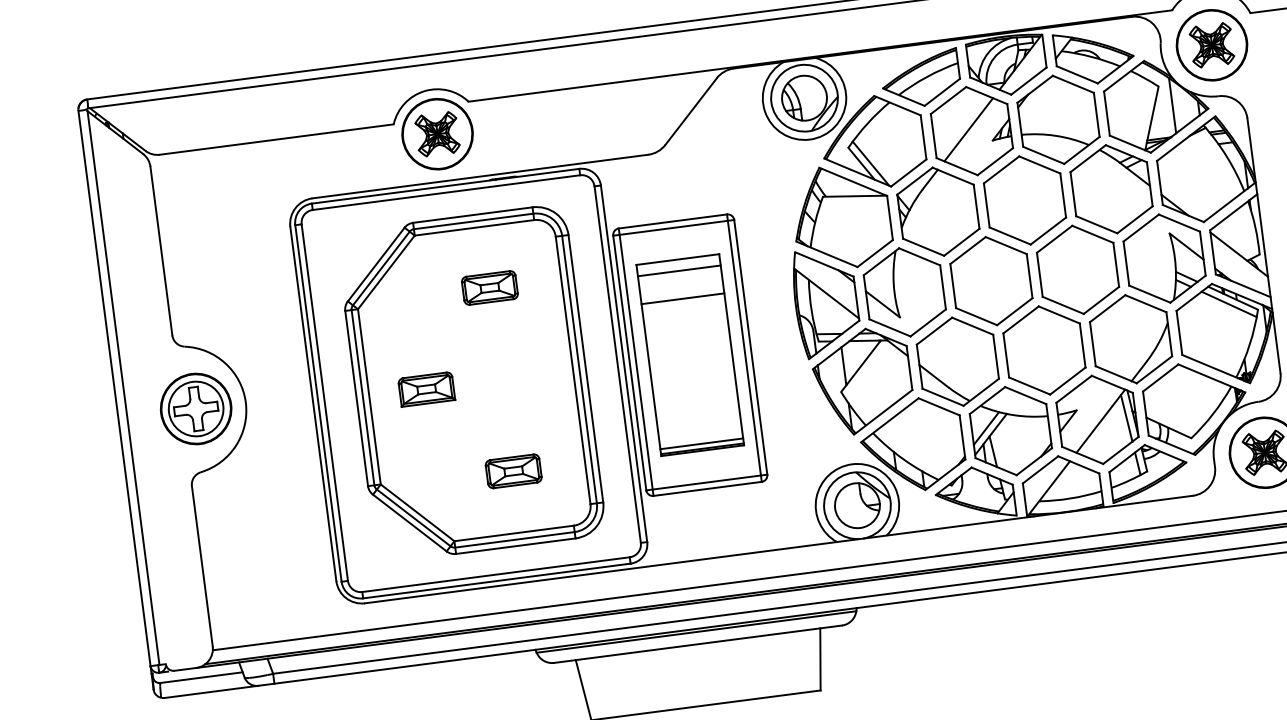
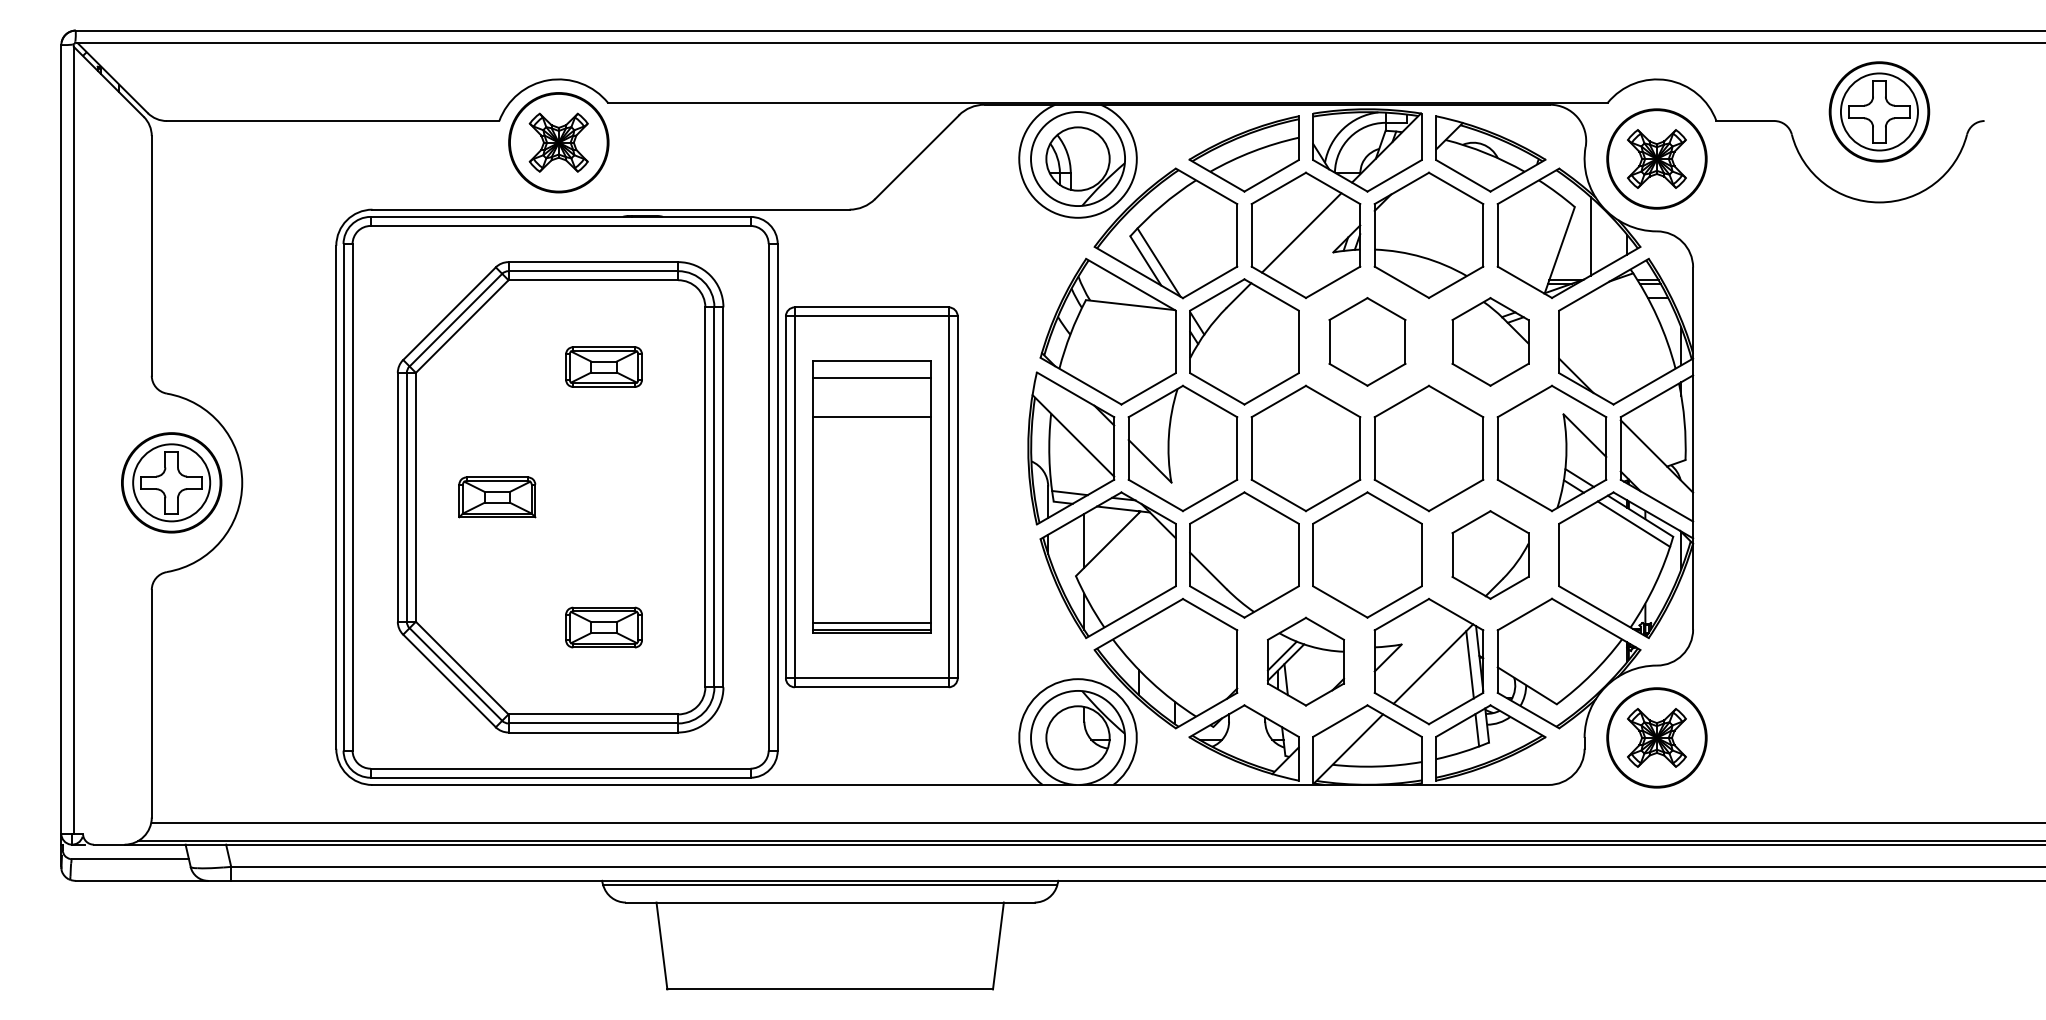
part: (1111, 188) -> (1490, 341), size x0.7
part: (1024, 200) -> (1367, 341), size x0.7
part: (1131, 338) -> (1490, 554), size x0.7
part: (1010, 431) -> (1305, 661), size x0.7

